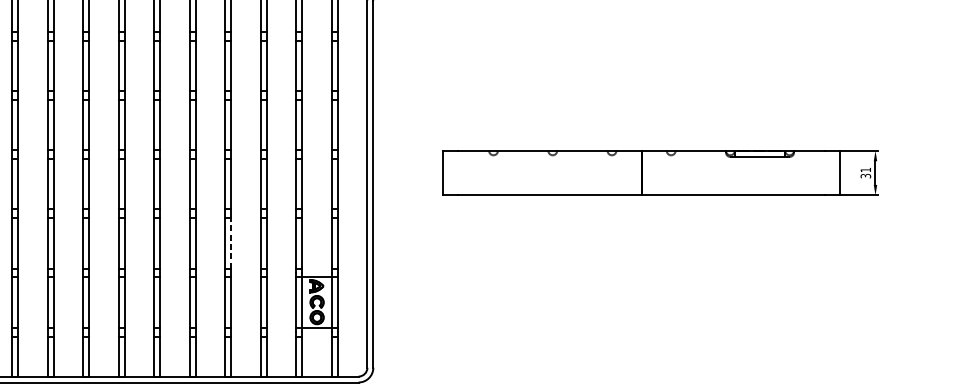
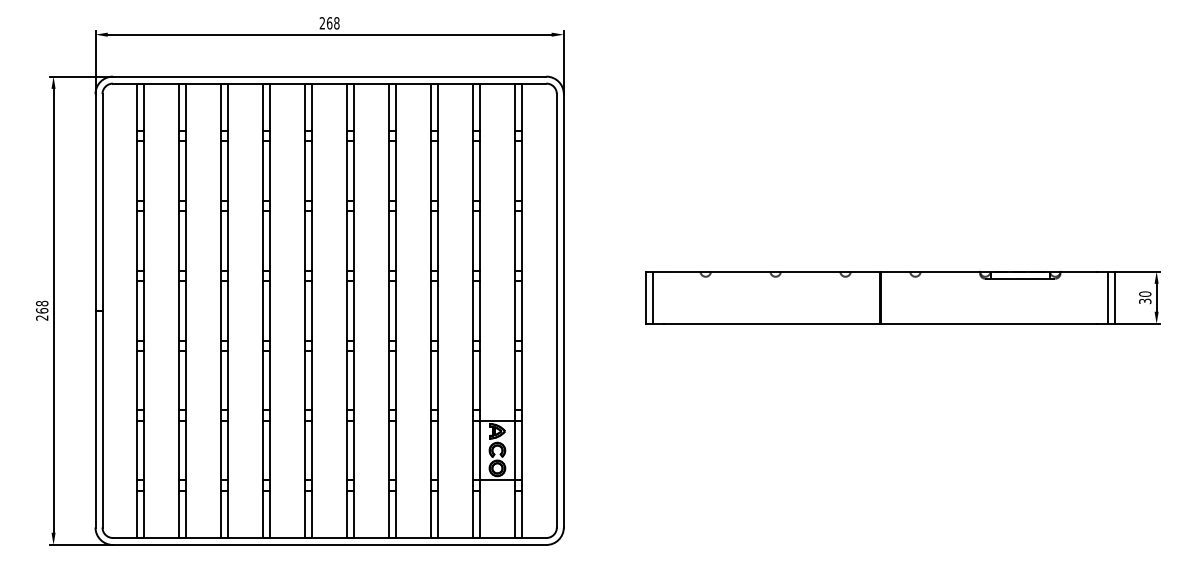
text: (866, 169) -> (1145, 293), 31 -> 30
line: (449, 172) -> (653, 297), added
line: (833, 172) -> (1107, 297), added
line: (231, 243) -> (396, 380), dashed -> solid

